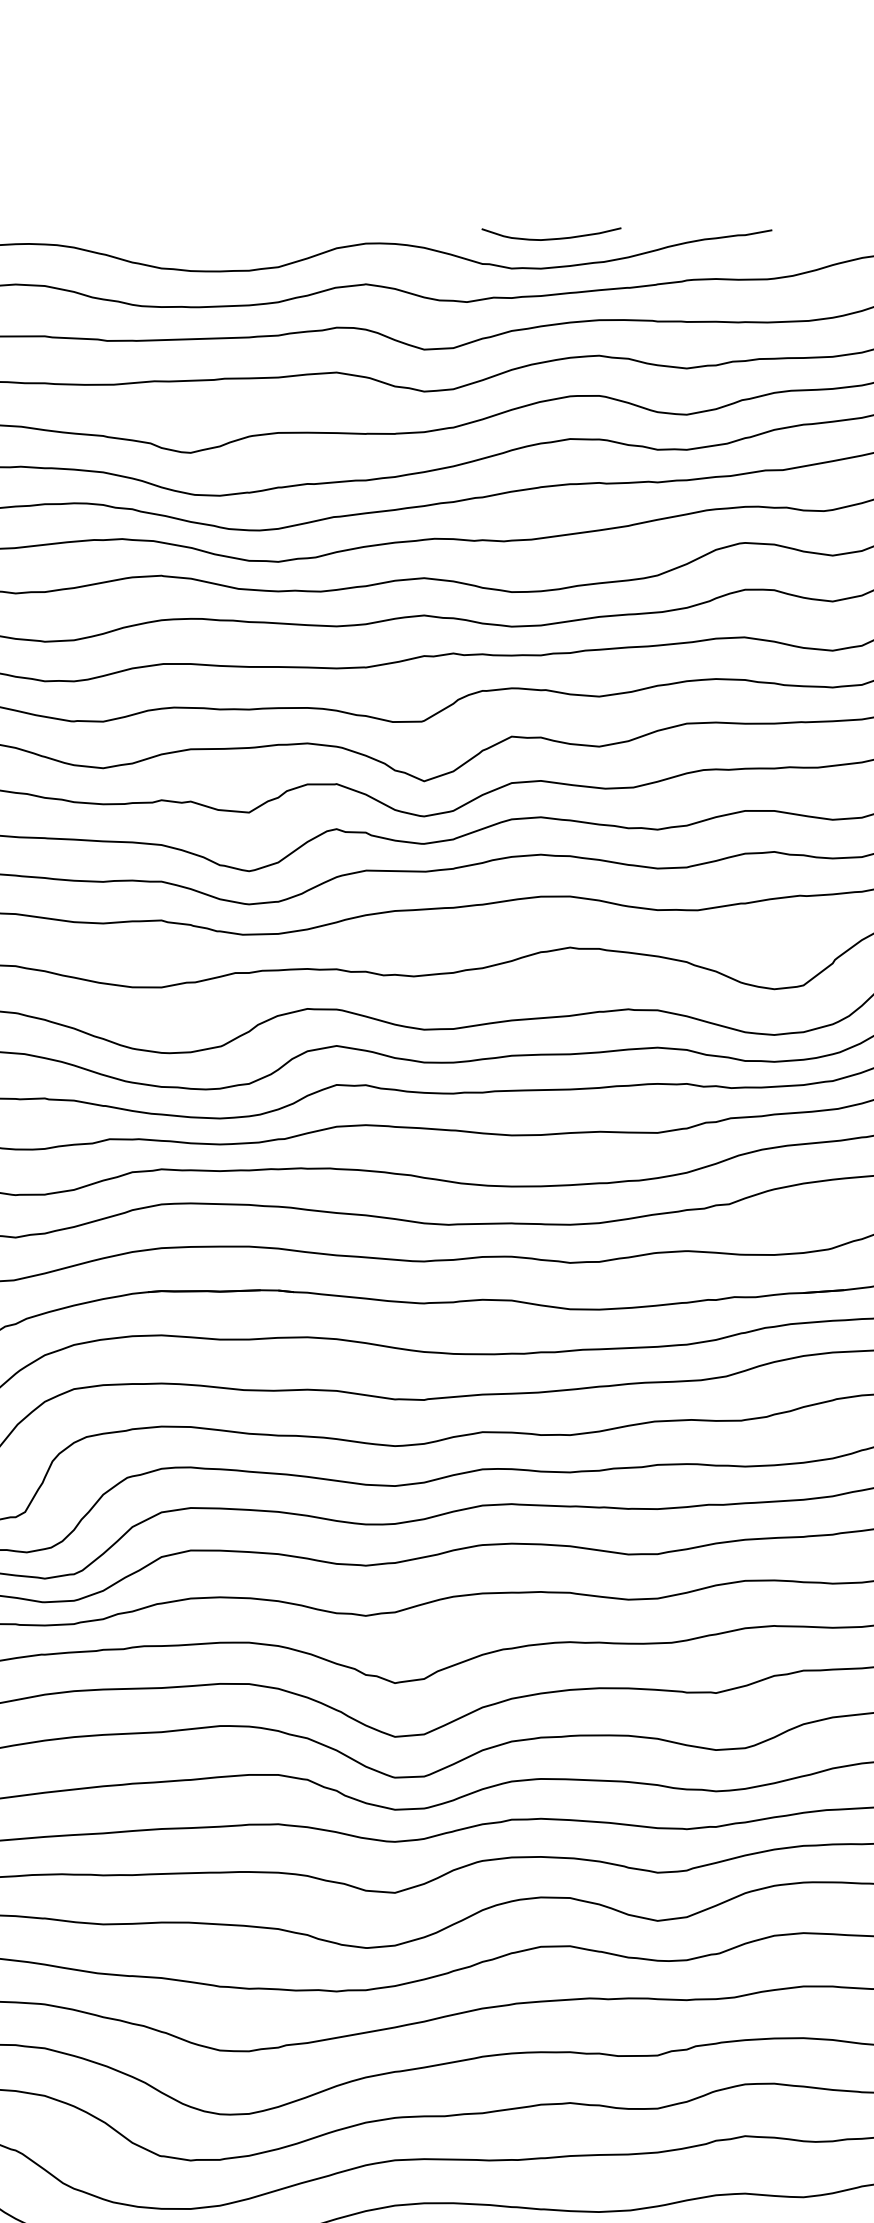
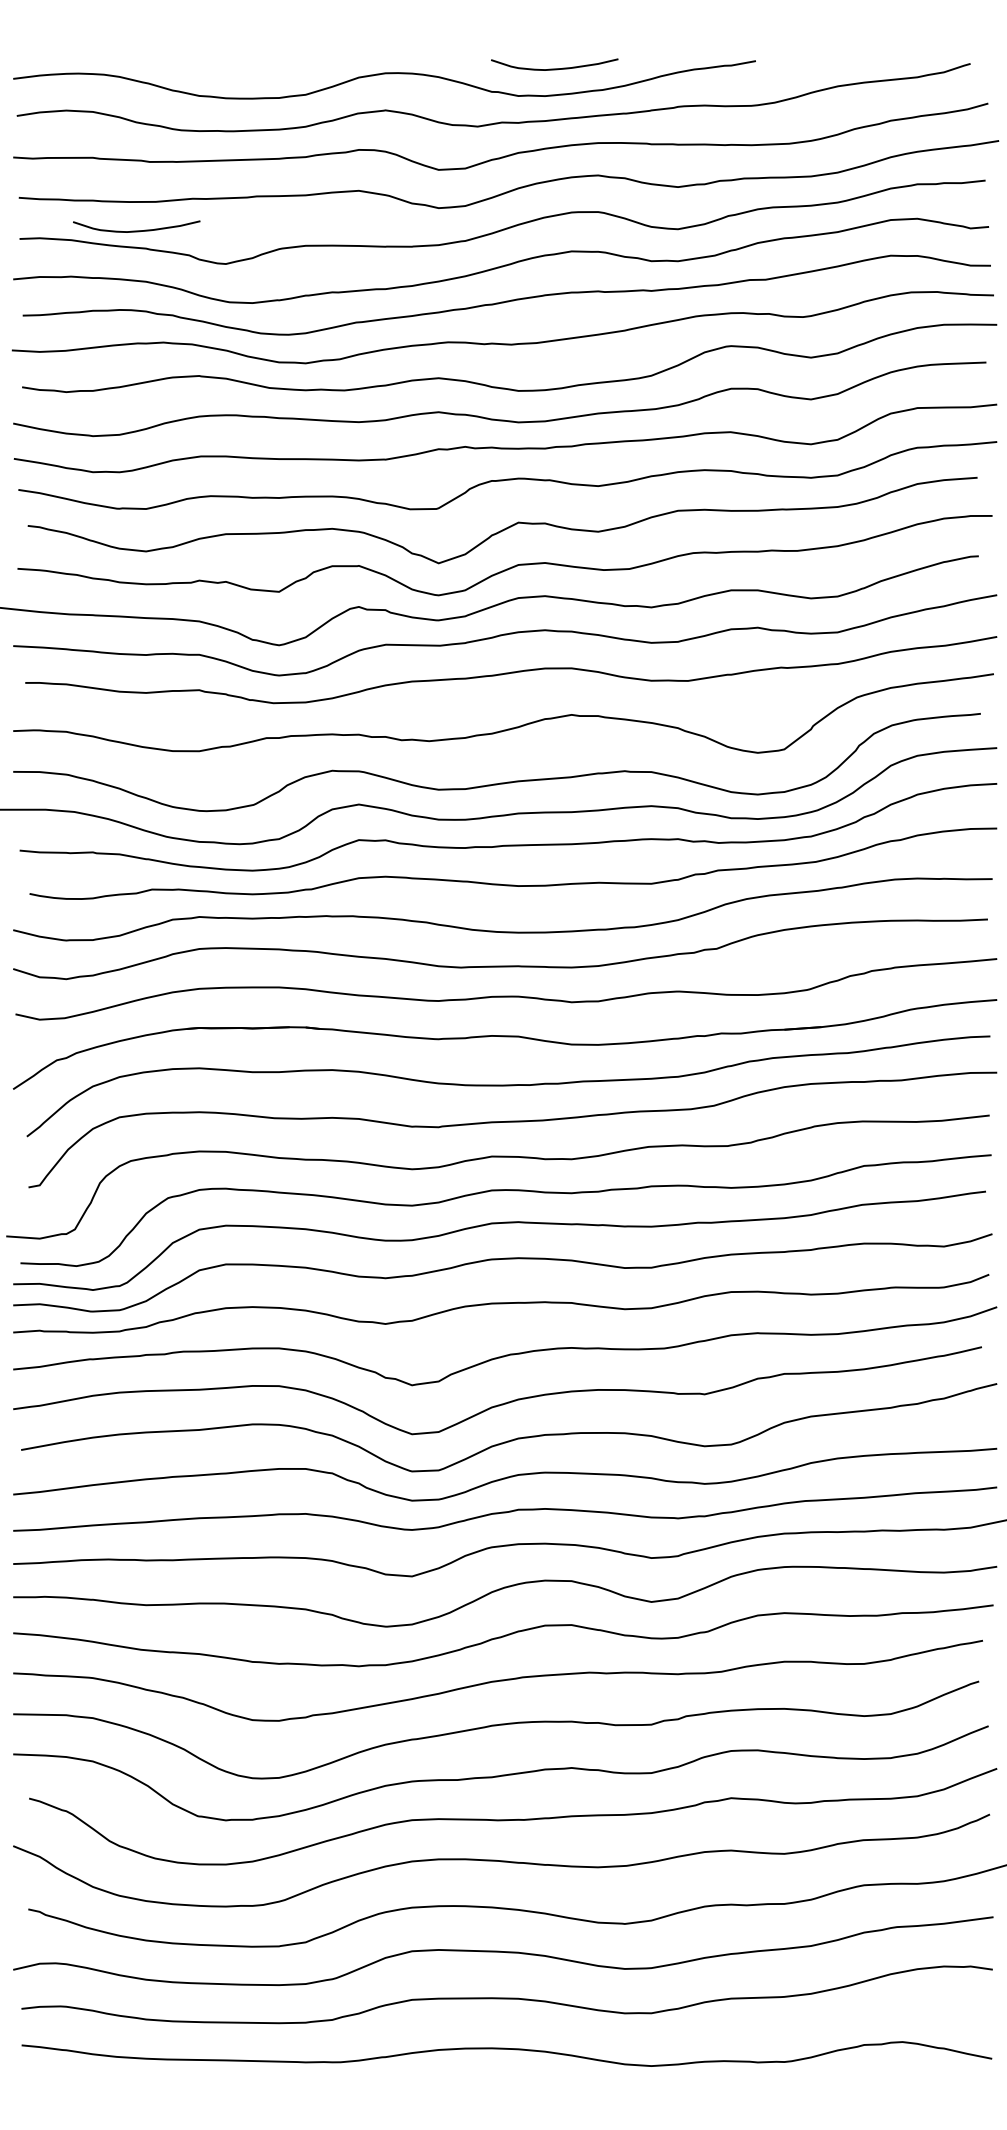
curve: (92, 416) -> (136, 230), added

